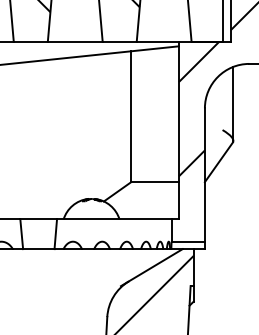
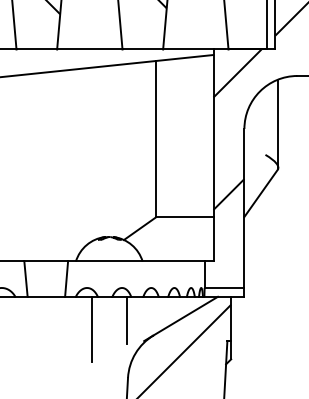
line: (106, 269) -> (127, 321), added
line: (76, 276) -> (91, 329), added

